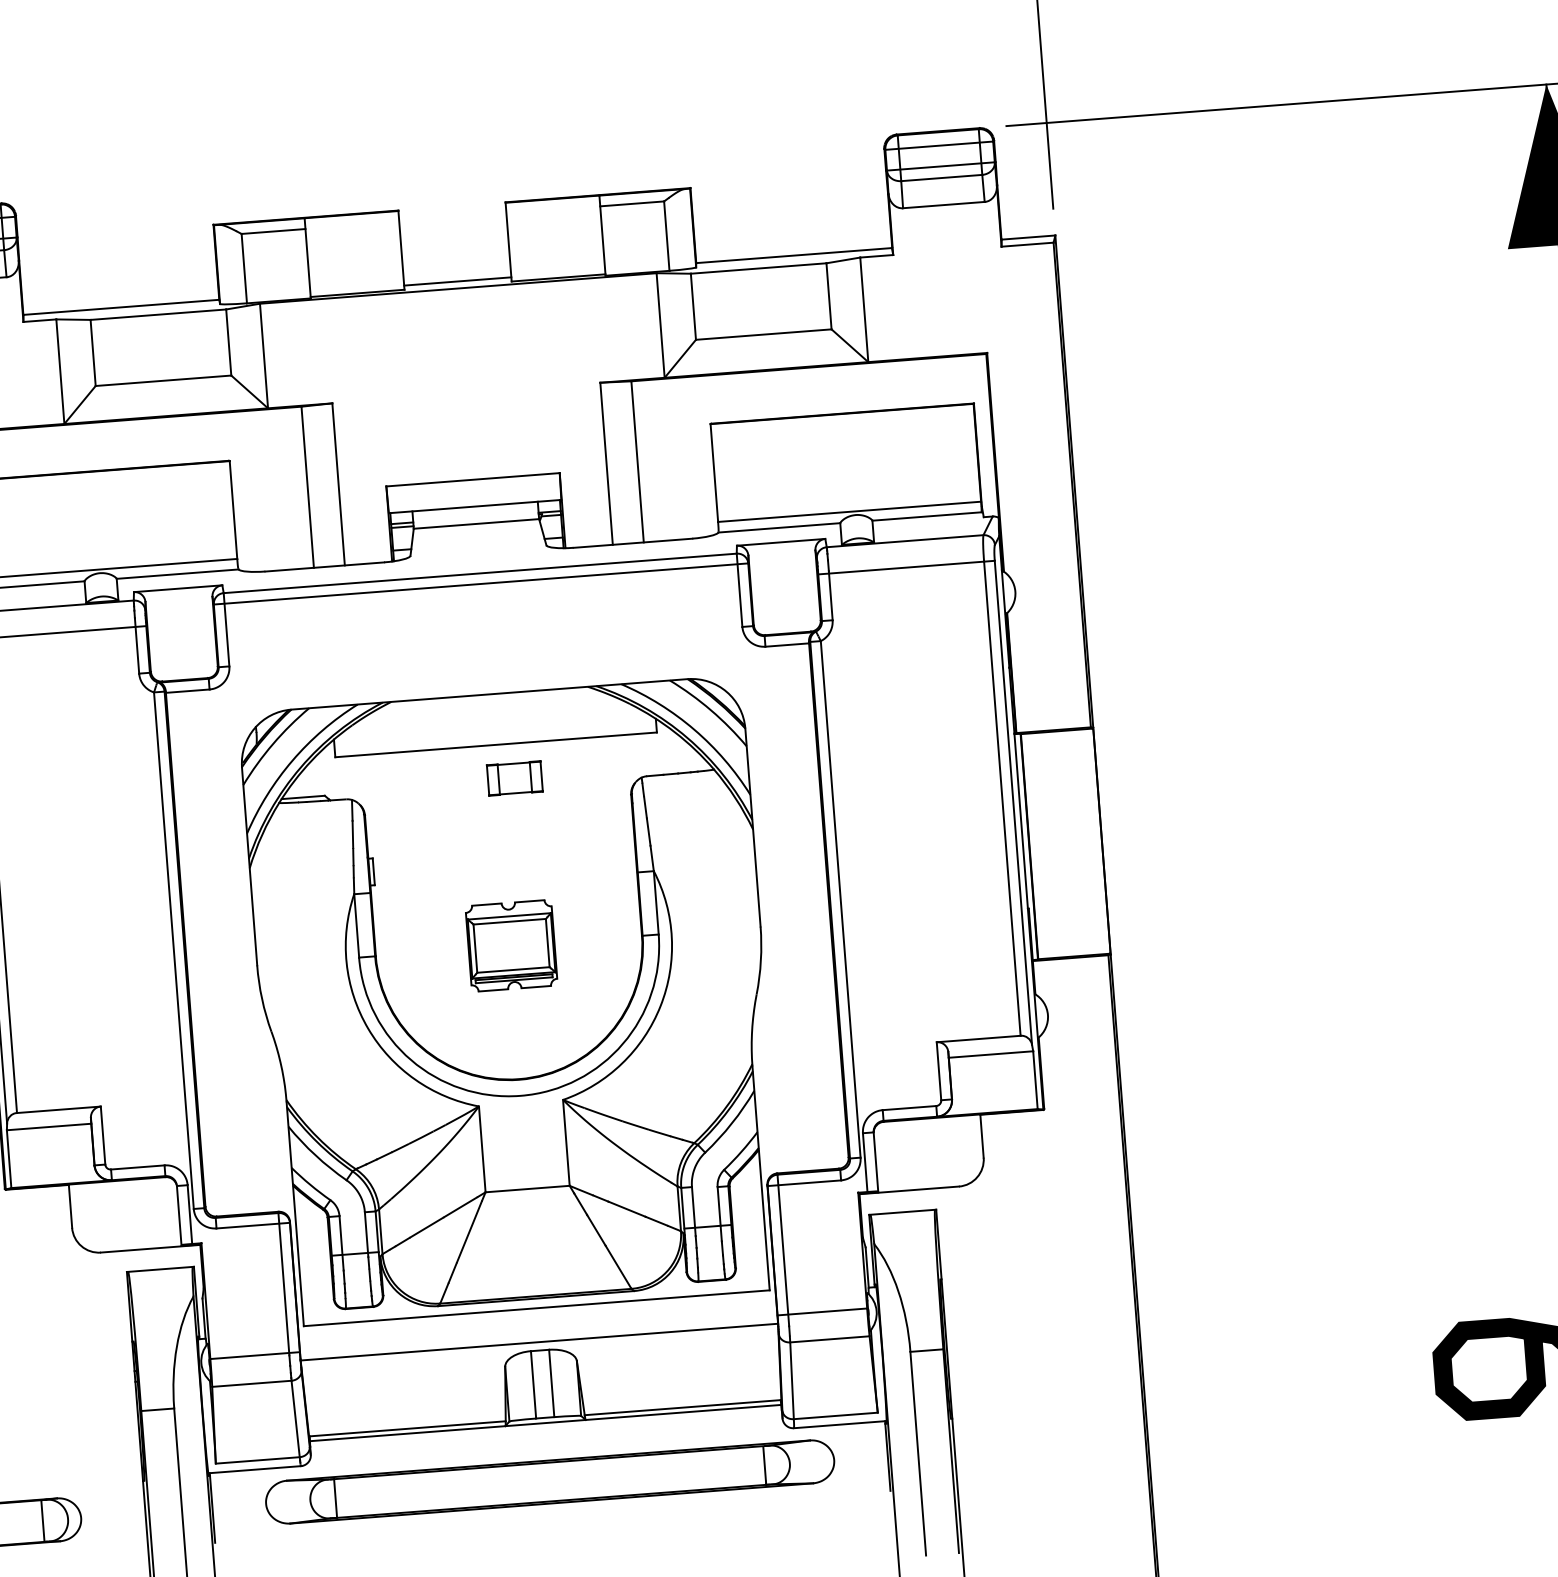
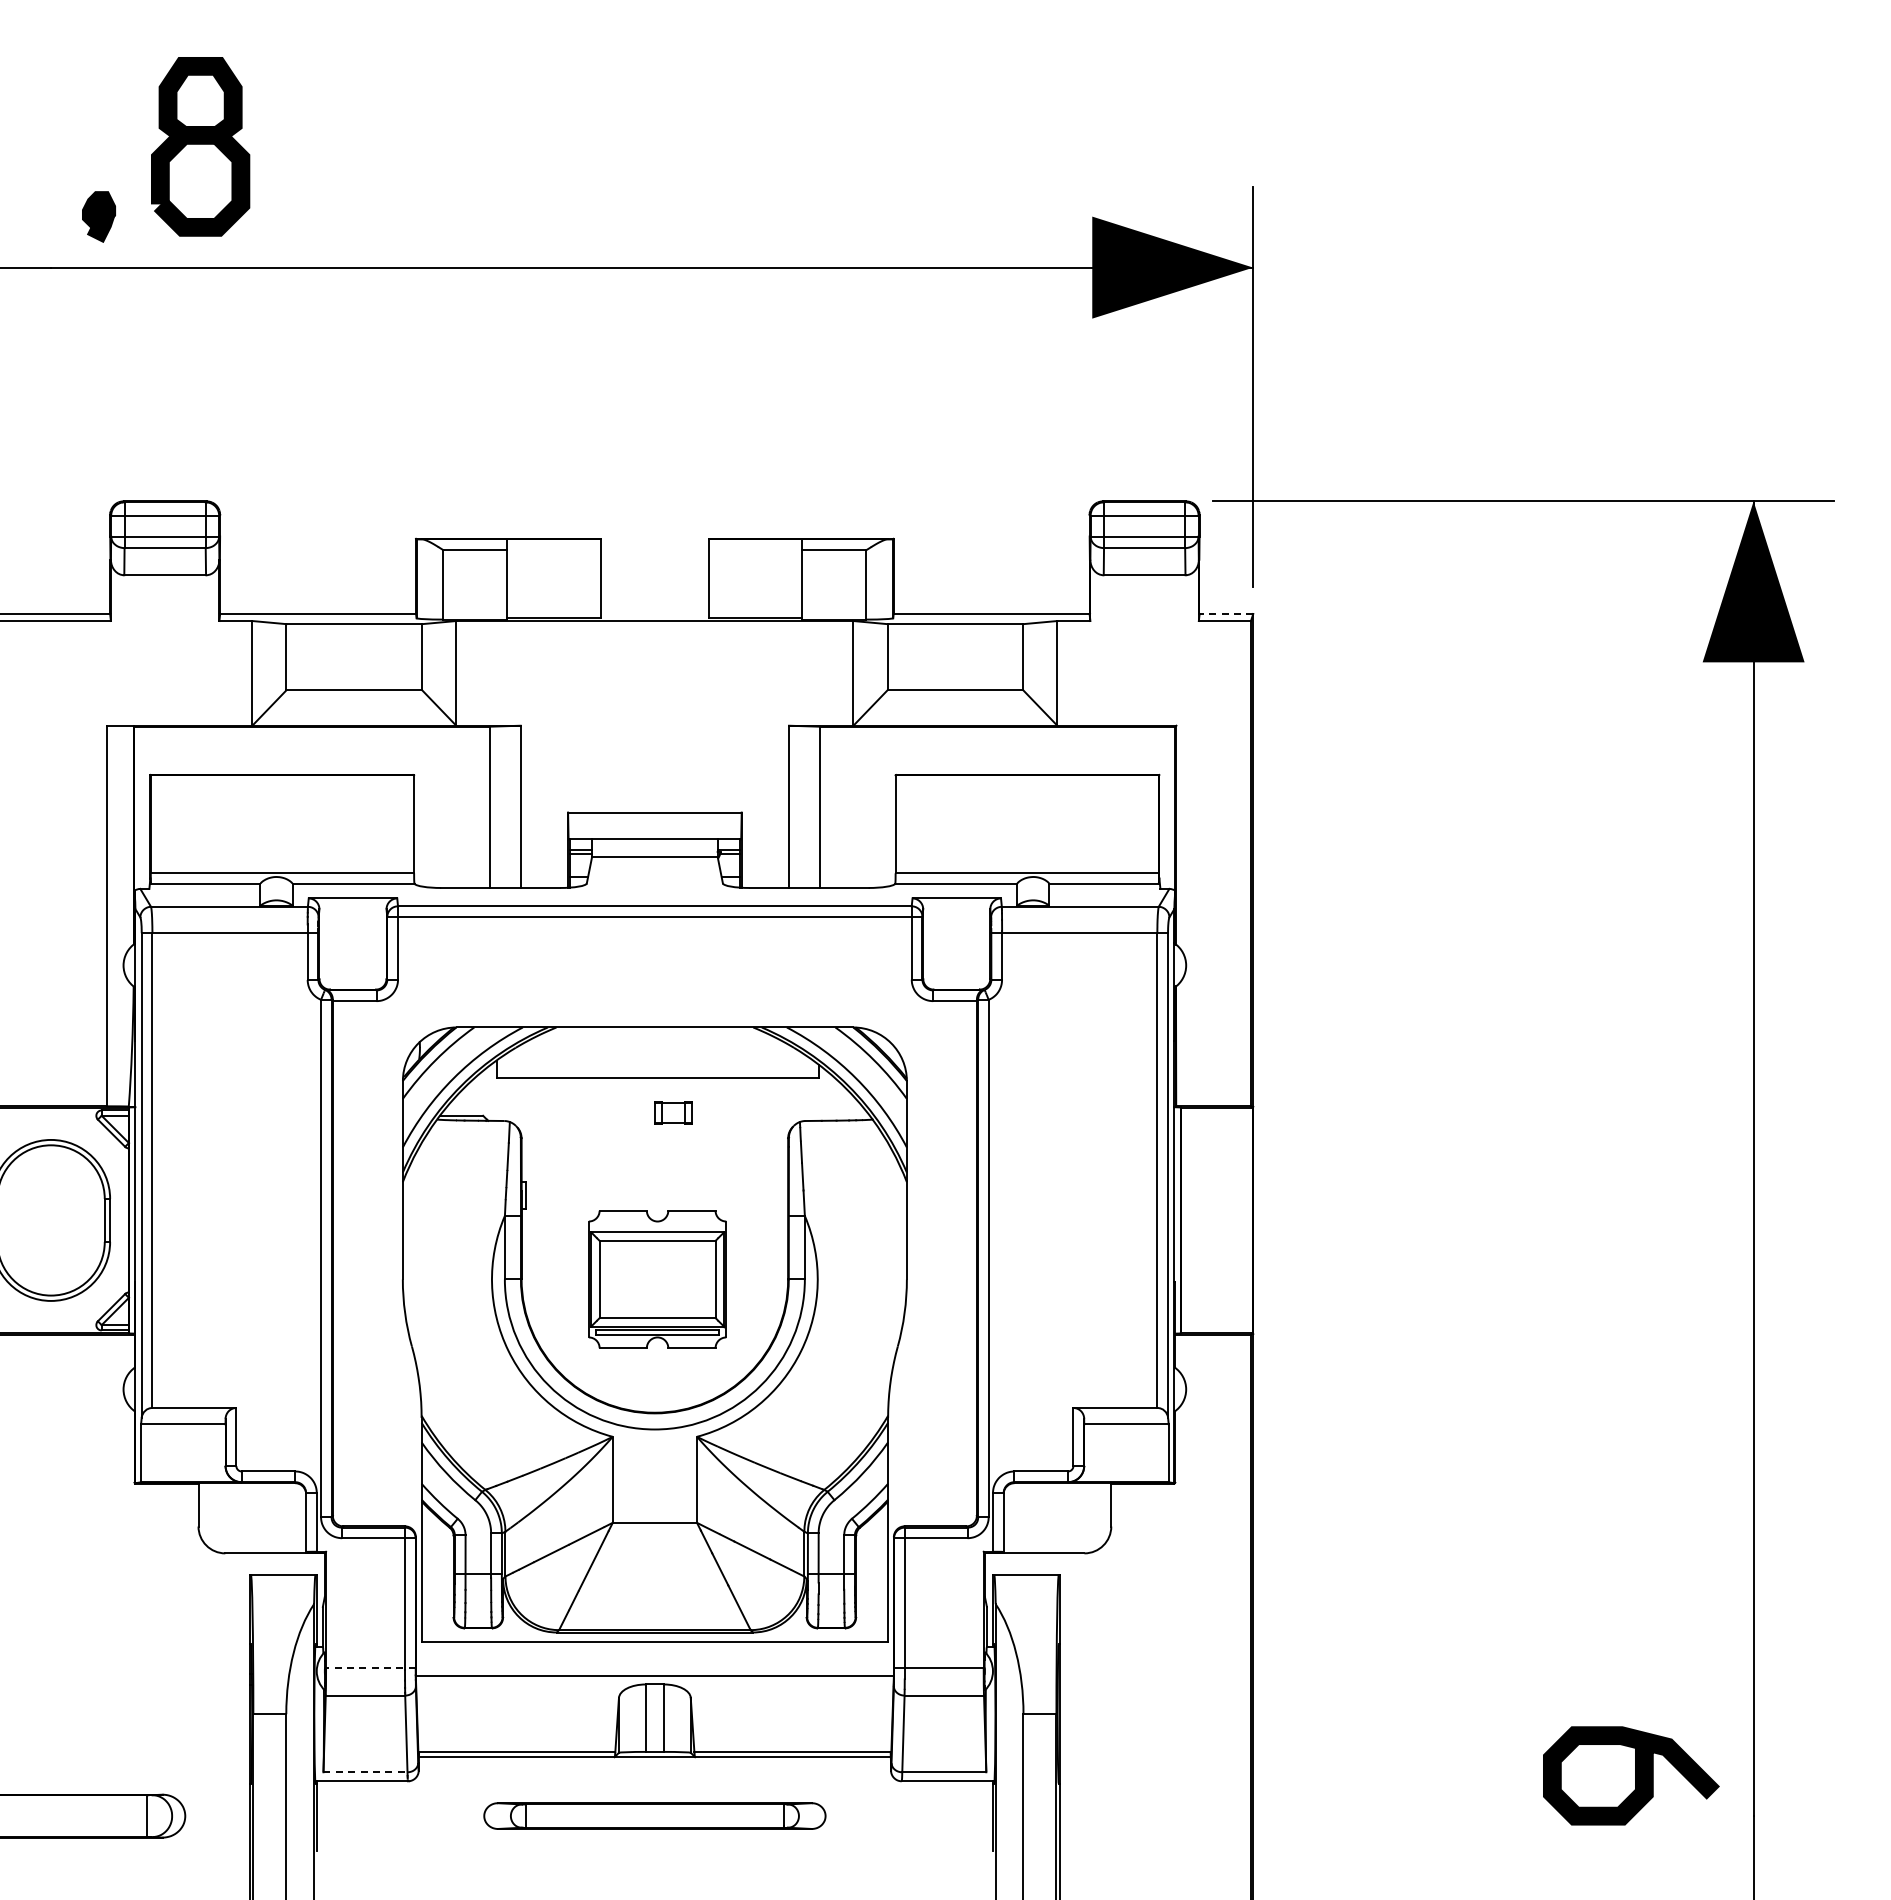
line: (1028, 238) -> (1226, 614), solid -> dashed
line: (457, 282) -> (654, 614), removed
part: (514, 777) -> (673, 1112), size x0.7
part: (511, 945) -> (657, 1279), size x1.6
line: (254, 1355) -> (370, 1667), solid -> dashed
line: (257, 1460) -> (365, 1772), solid -> dashed
part: (549, 1481) -> (654, 1815), size x0.6

